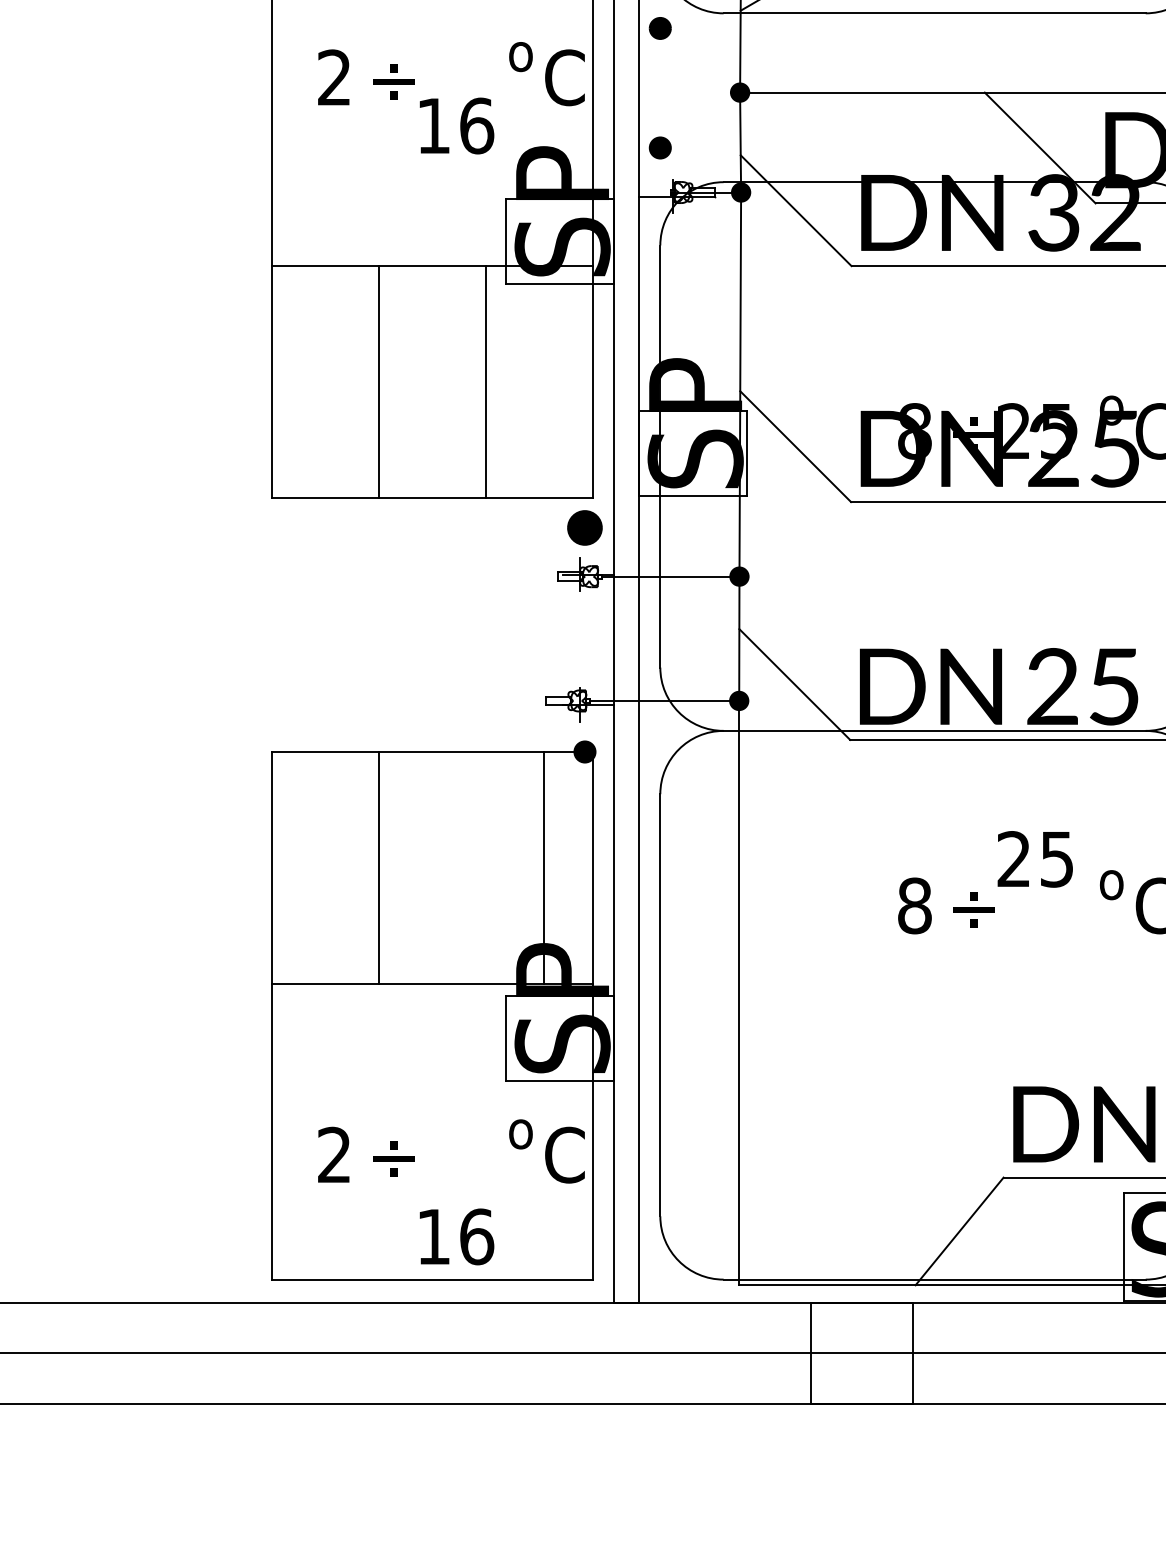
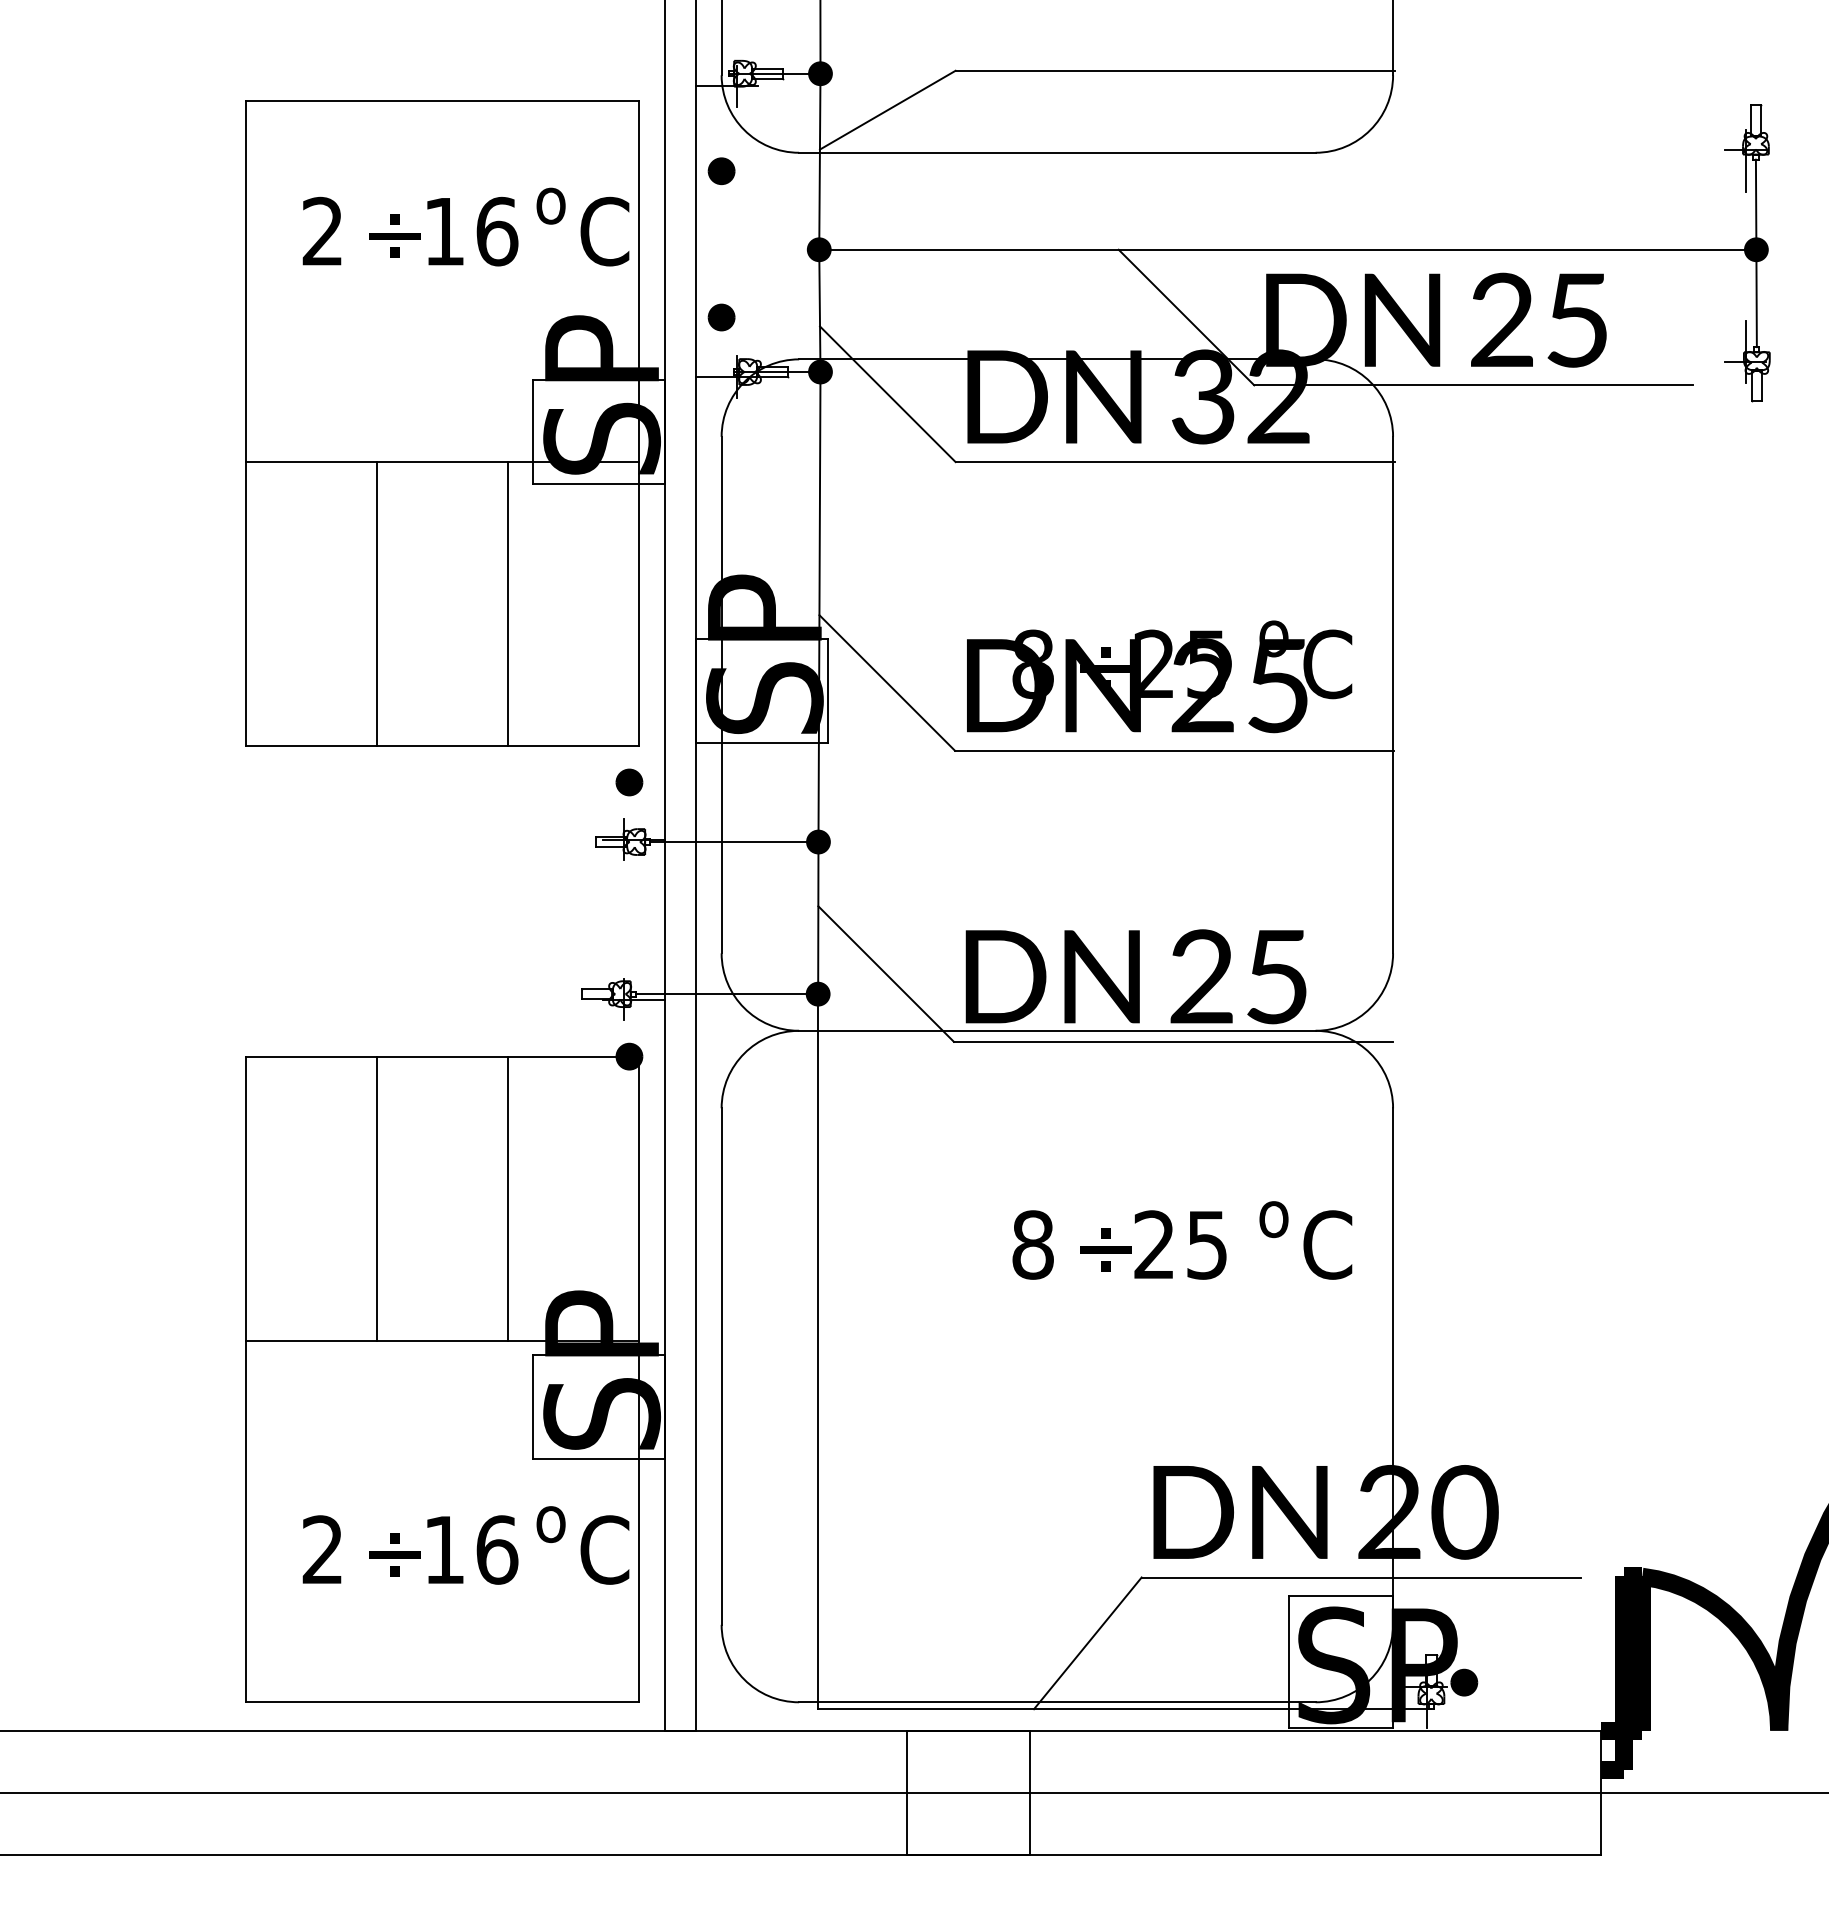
text: (456, 125) -> (472, 231), moved
part: (585, 527) -> (629, 782), size x0.62
text: (1035, 858) -> (1180, 1244), moved
line: (544, 867) -> (508, 1198), moved
text: (456, 1236) -> (472, 1549), moved

